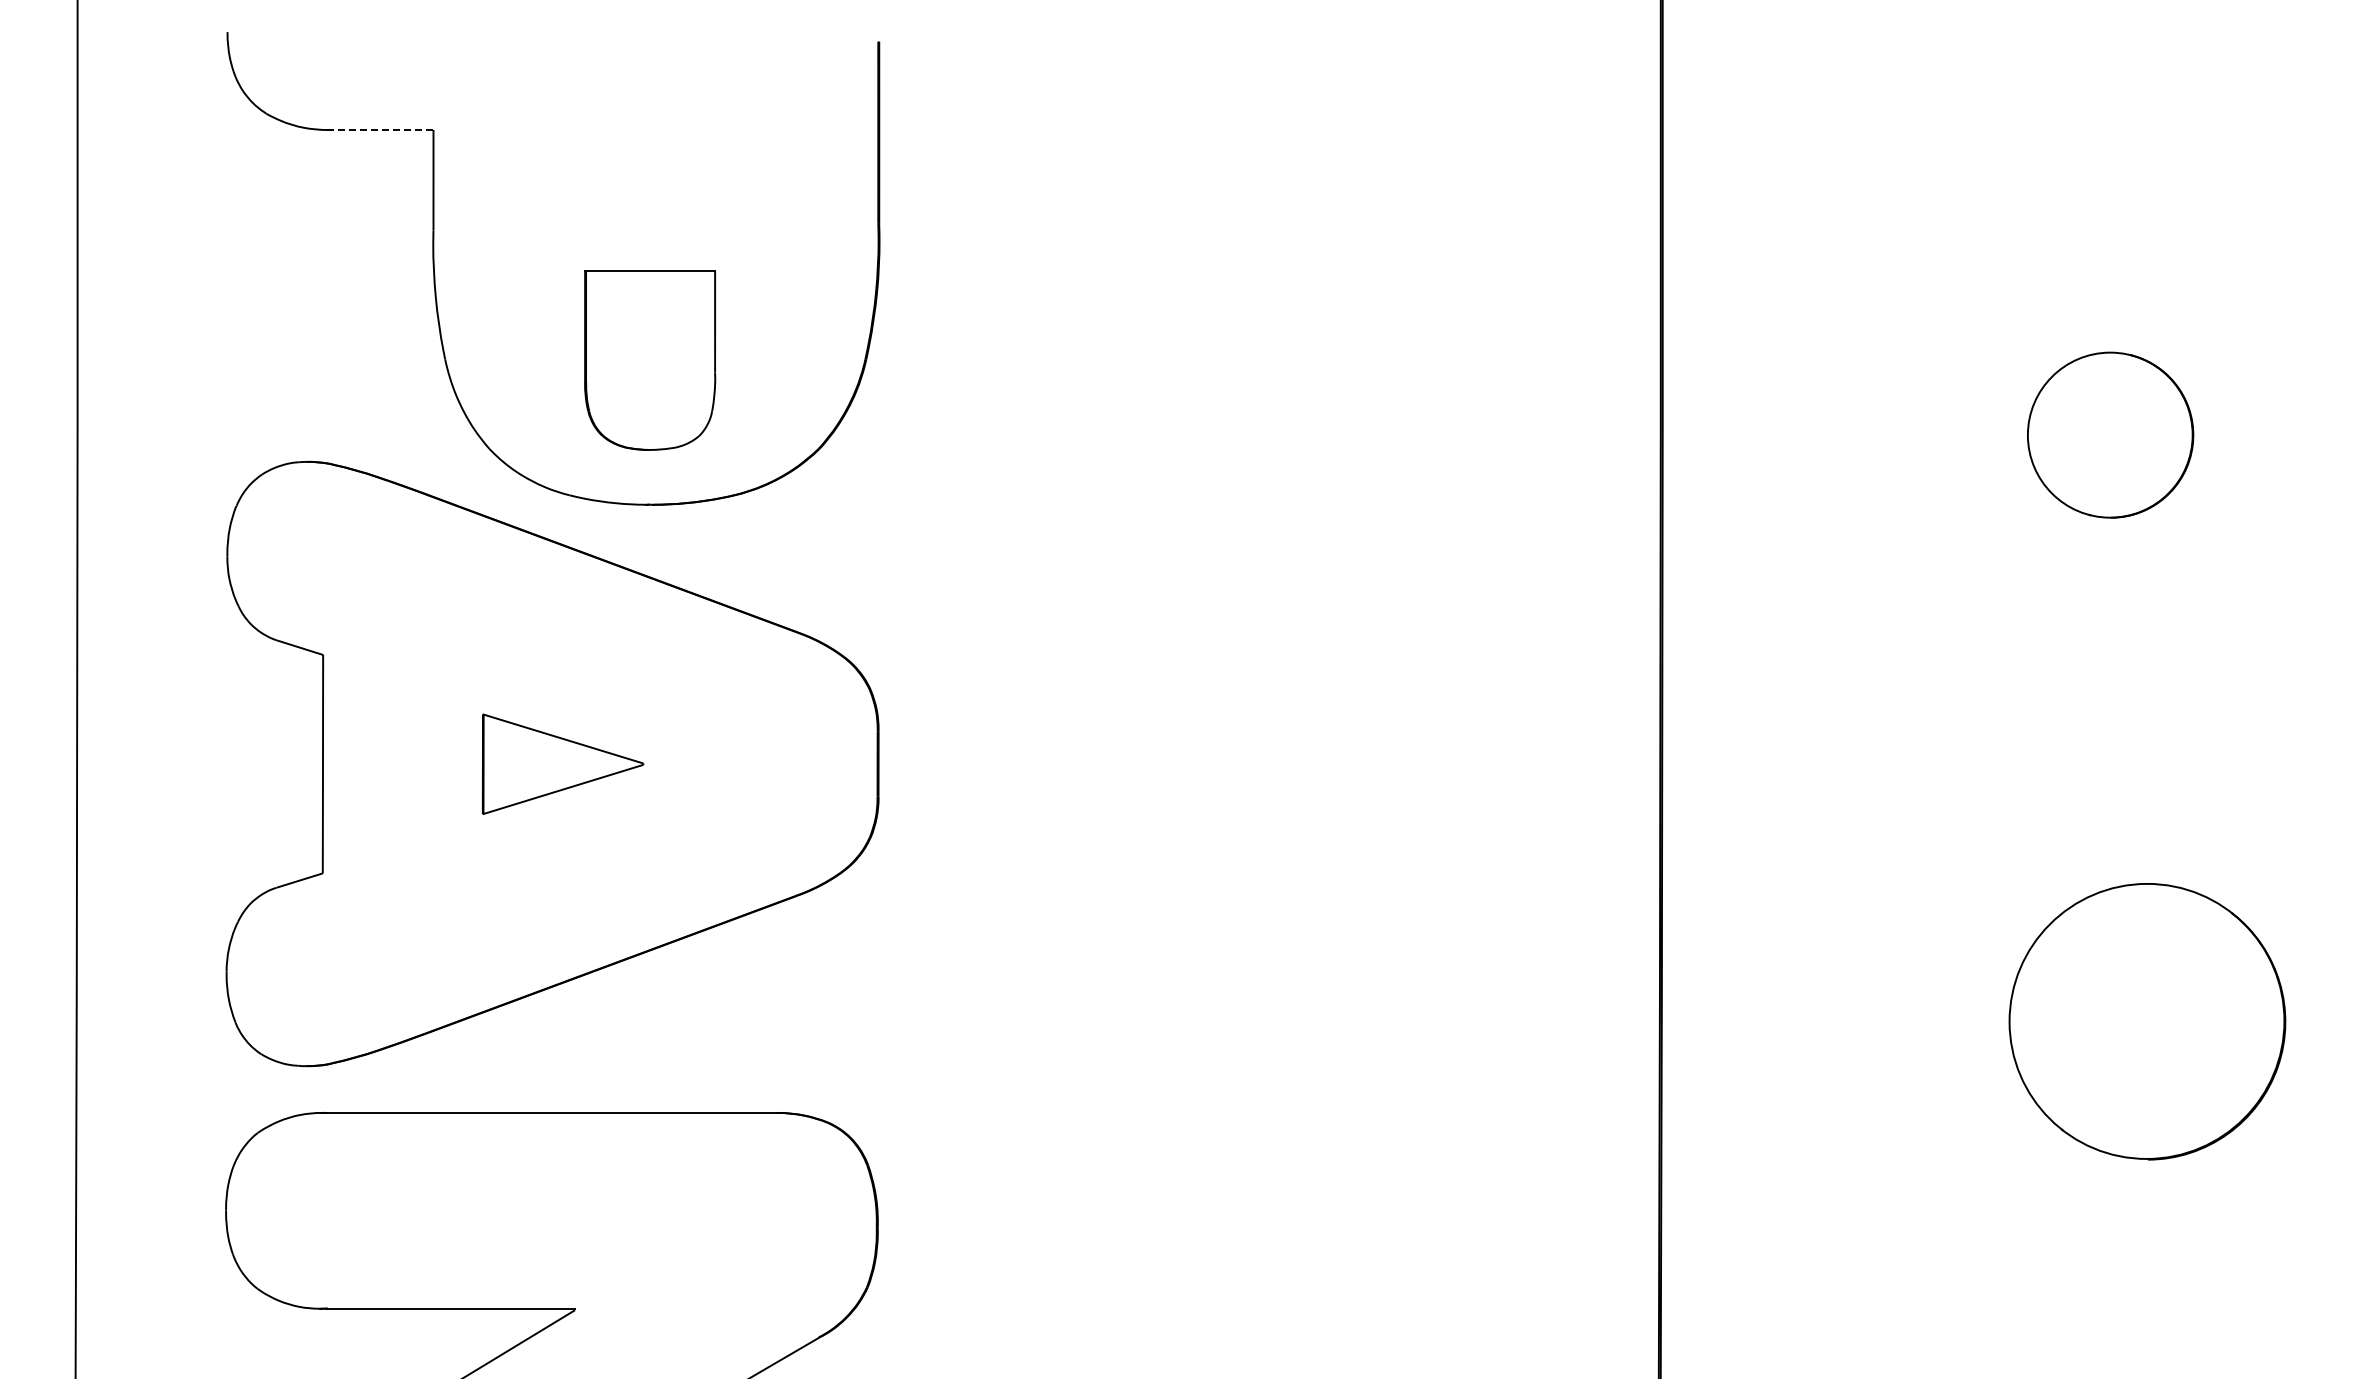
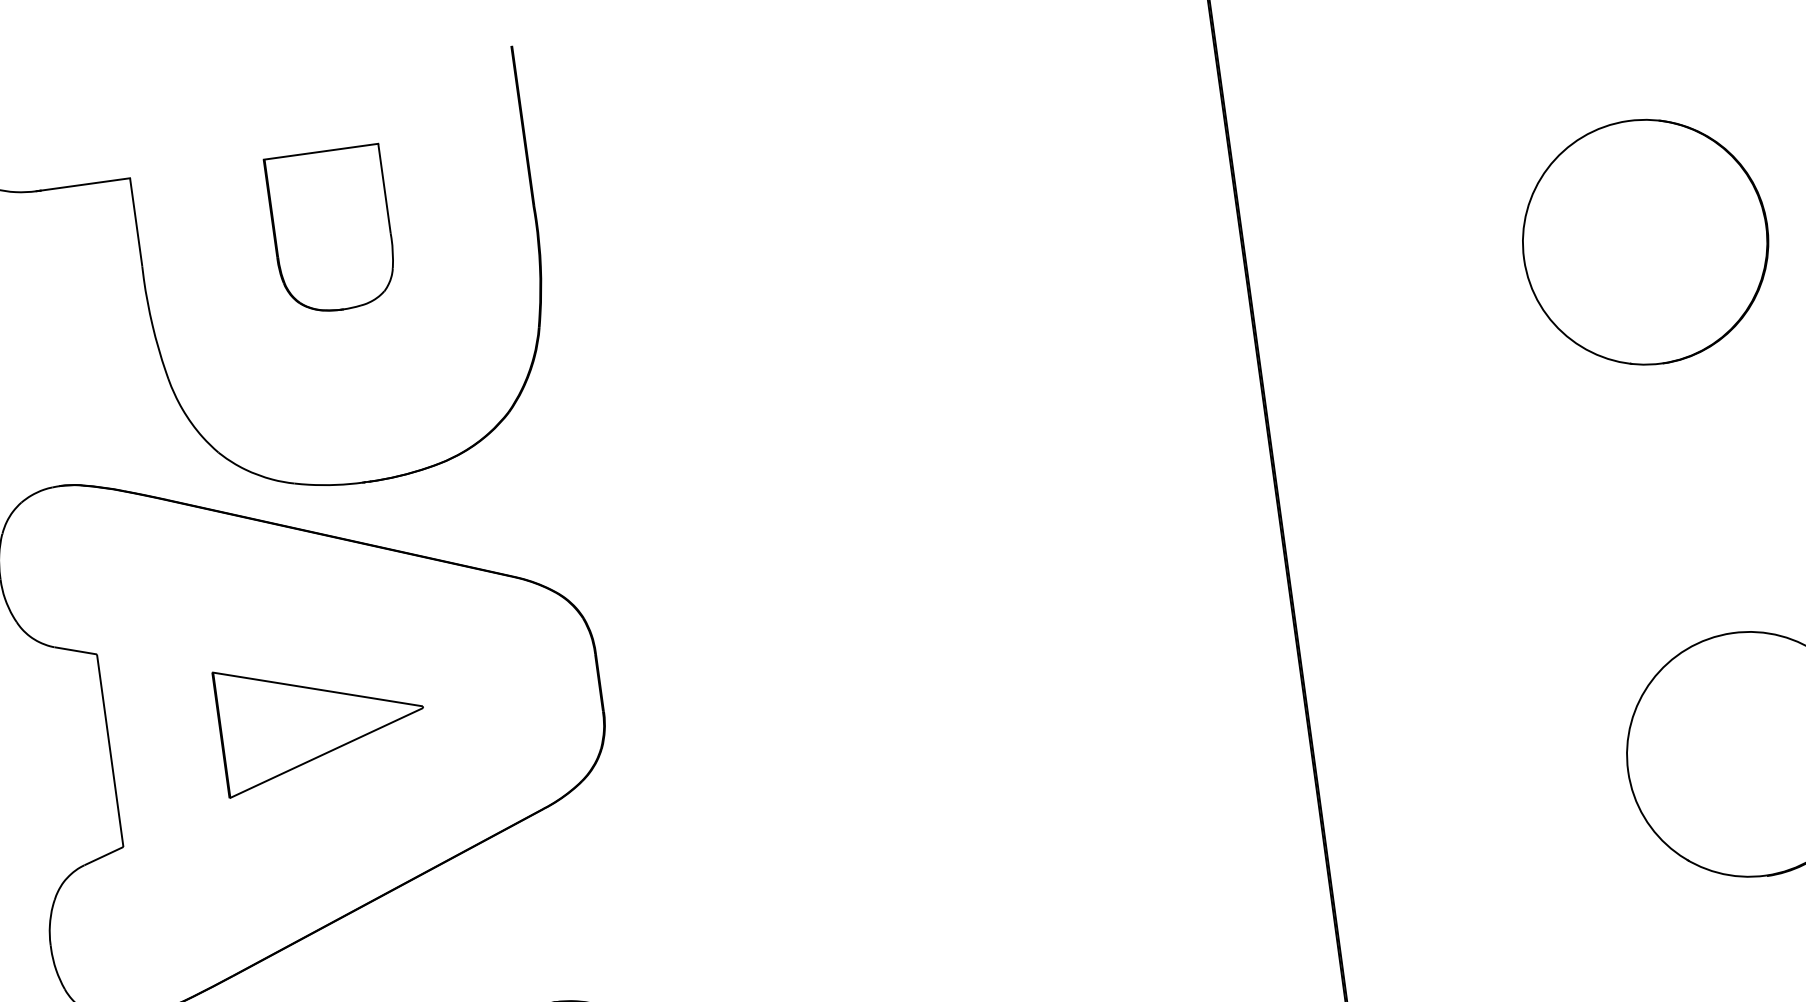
line: (382, 130) -> (85, 184), dashed -> solid
part: (650, 360) -> (332, 230), moved
part: (2110, 434) -> (1645, 241), size x1.67
part: (562, 764) -> (321, 721), size x1.43

